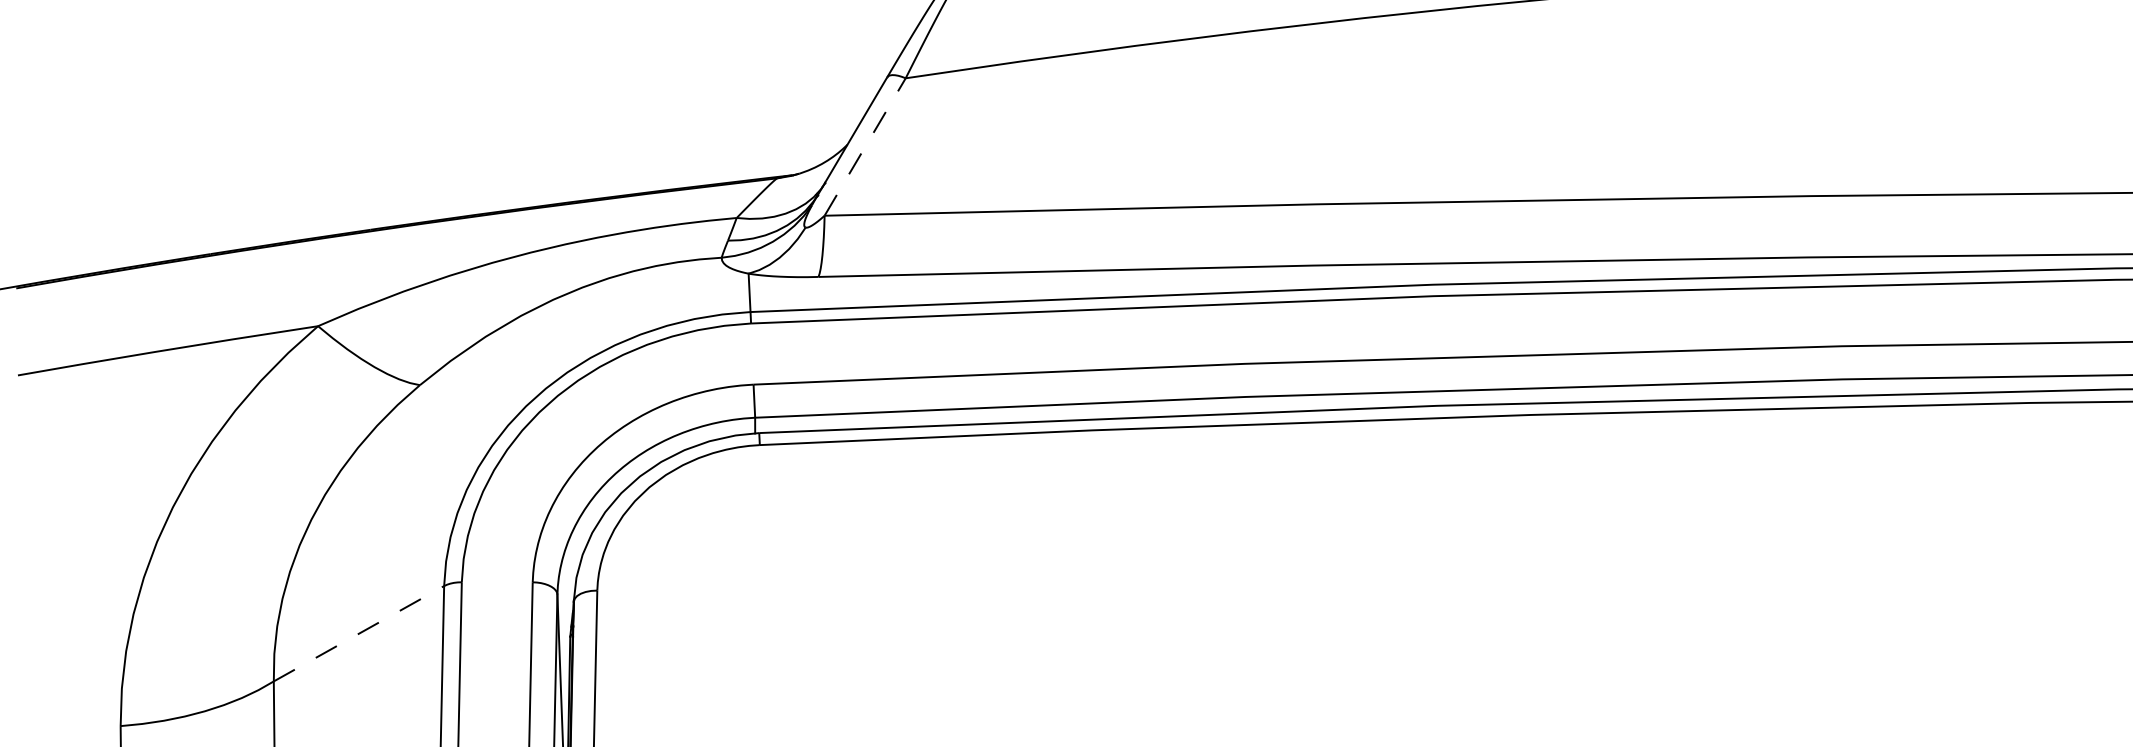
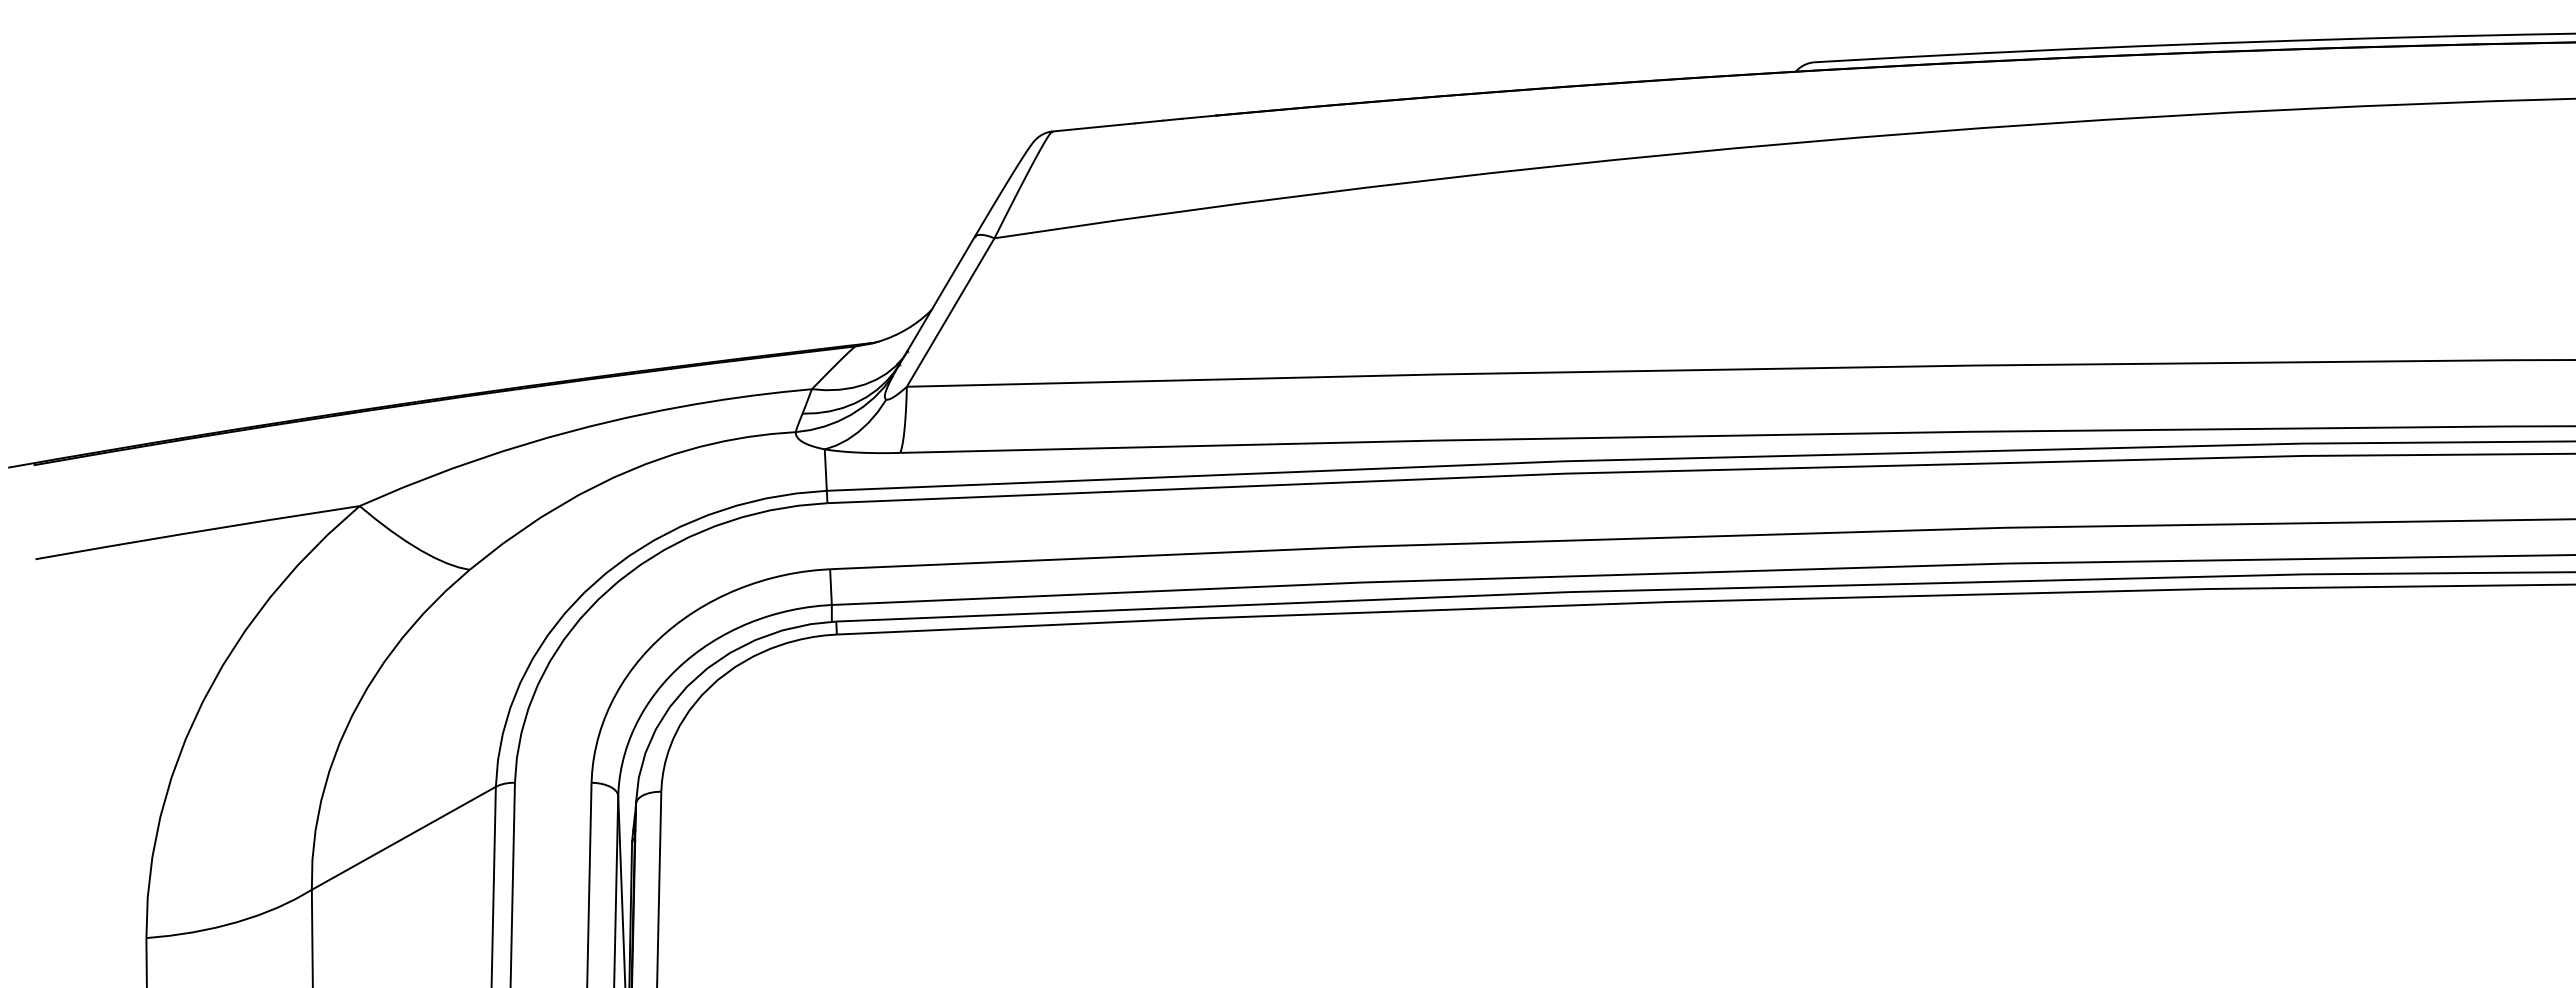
line: (865, 146) -> (950, 312), dashed -> solid
line: (359, 633) -> (404, 838), dashed -> solid

